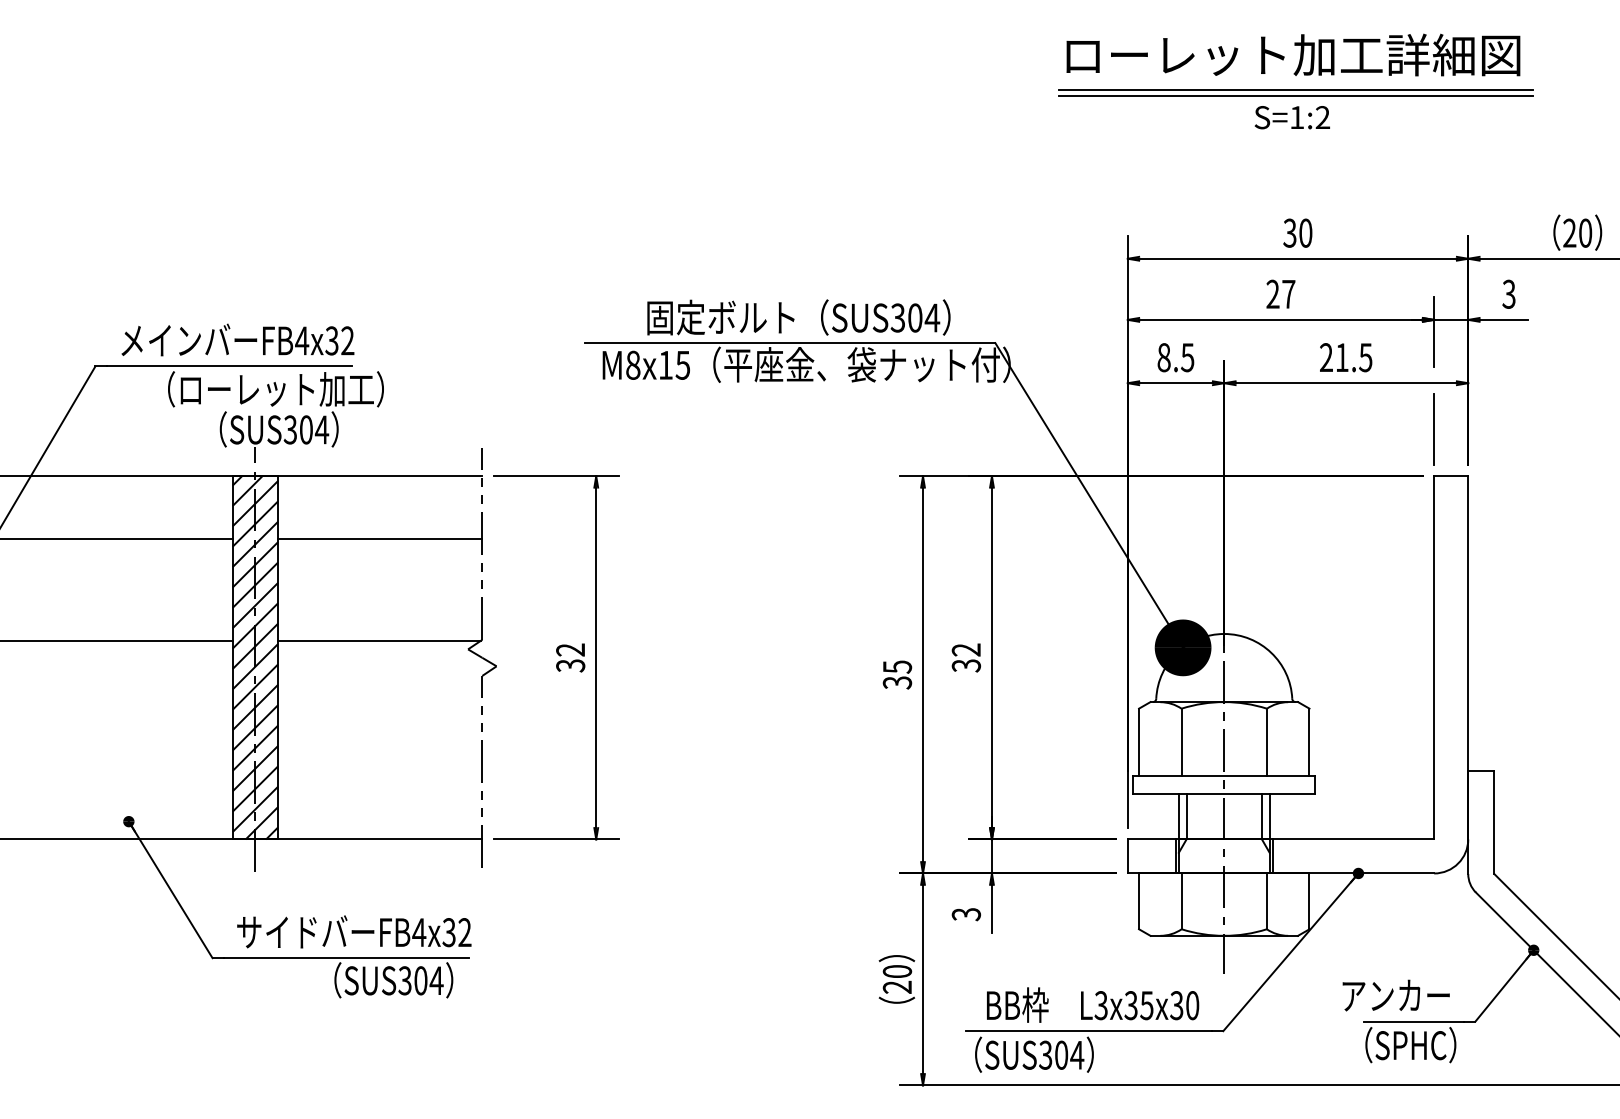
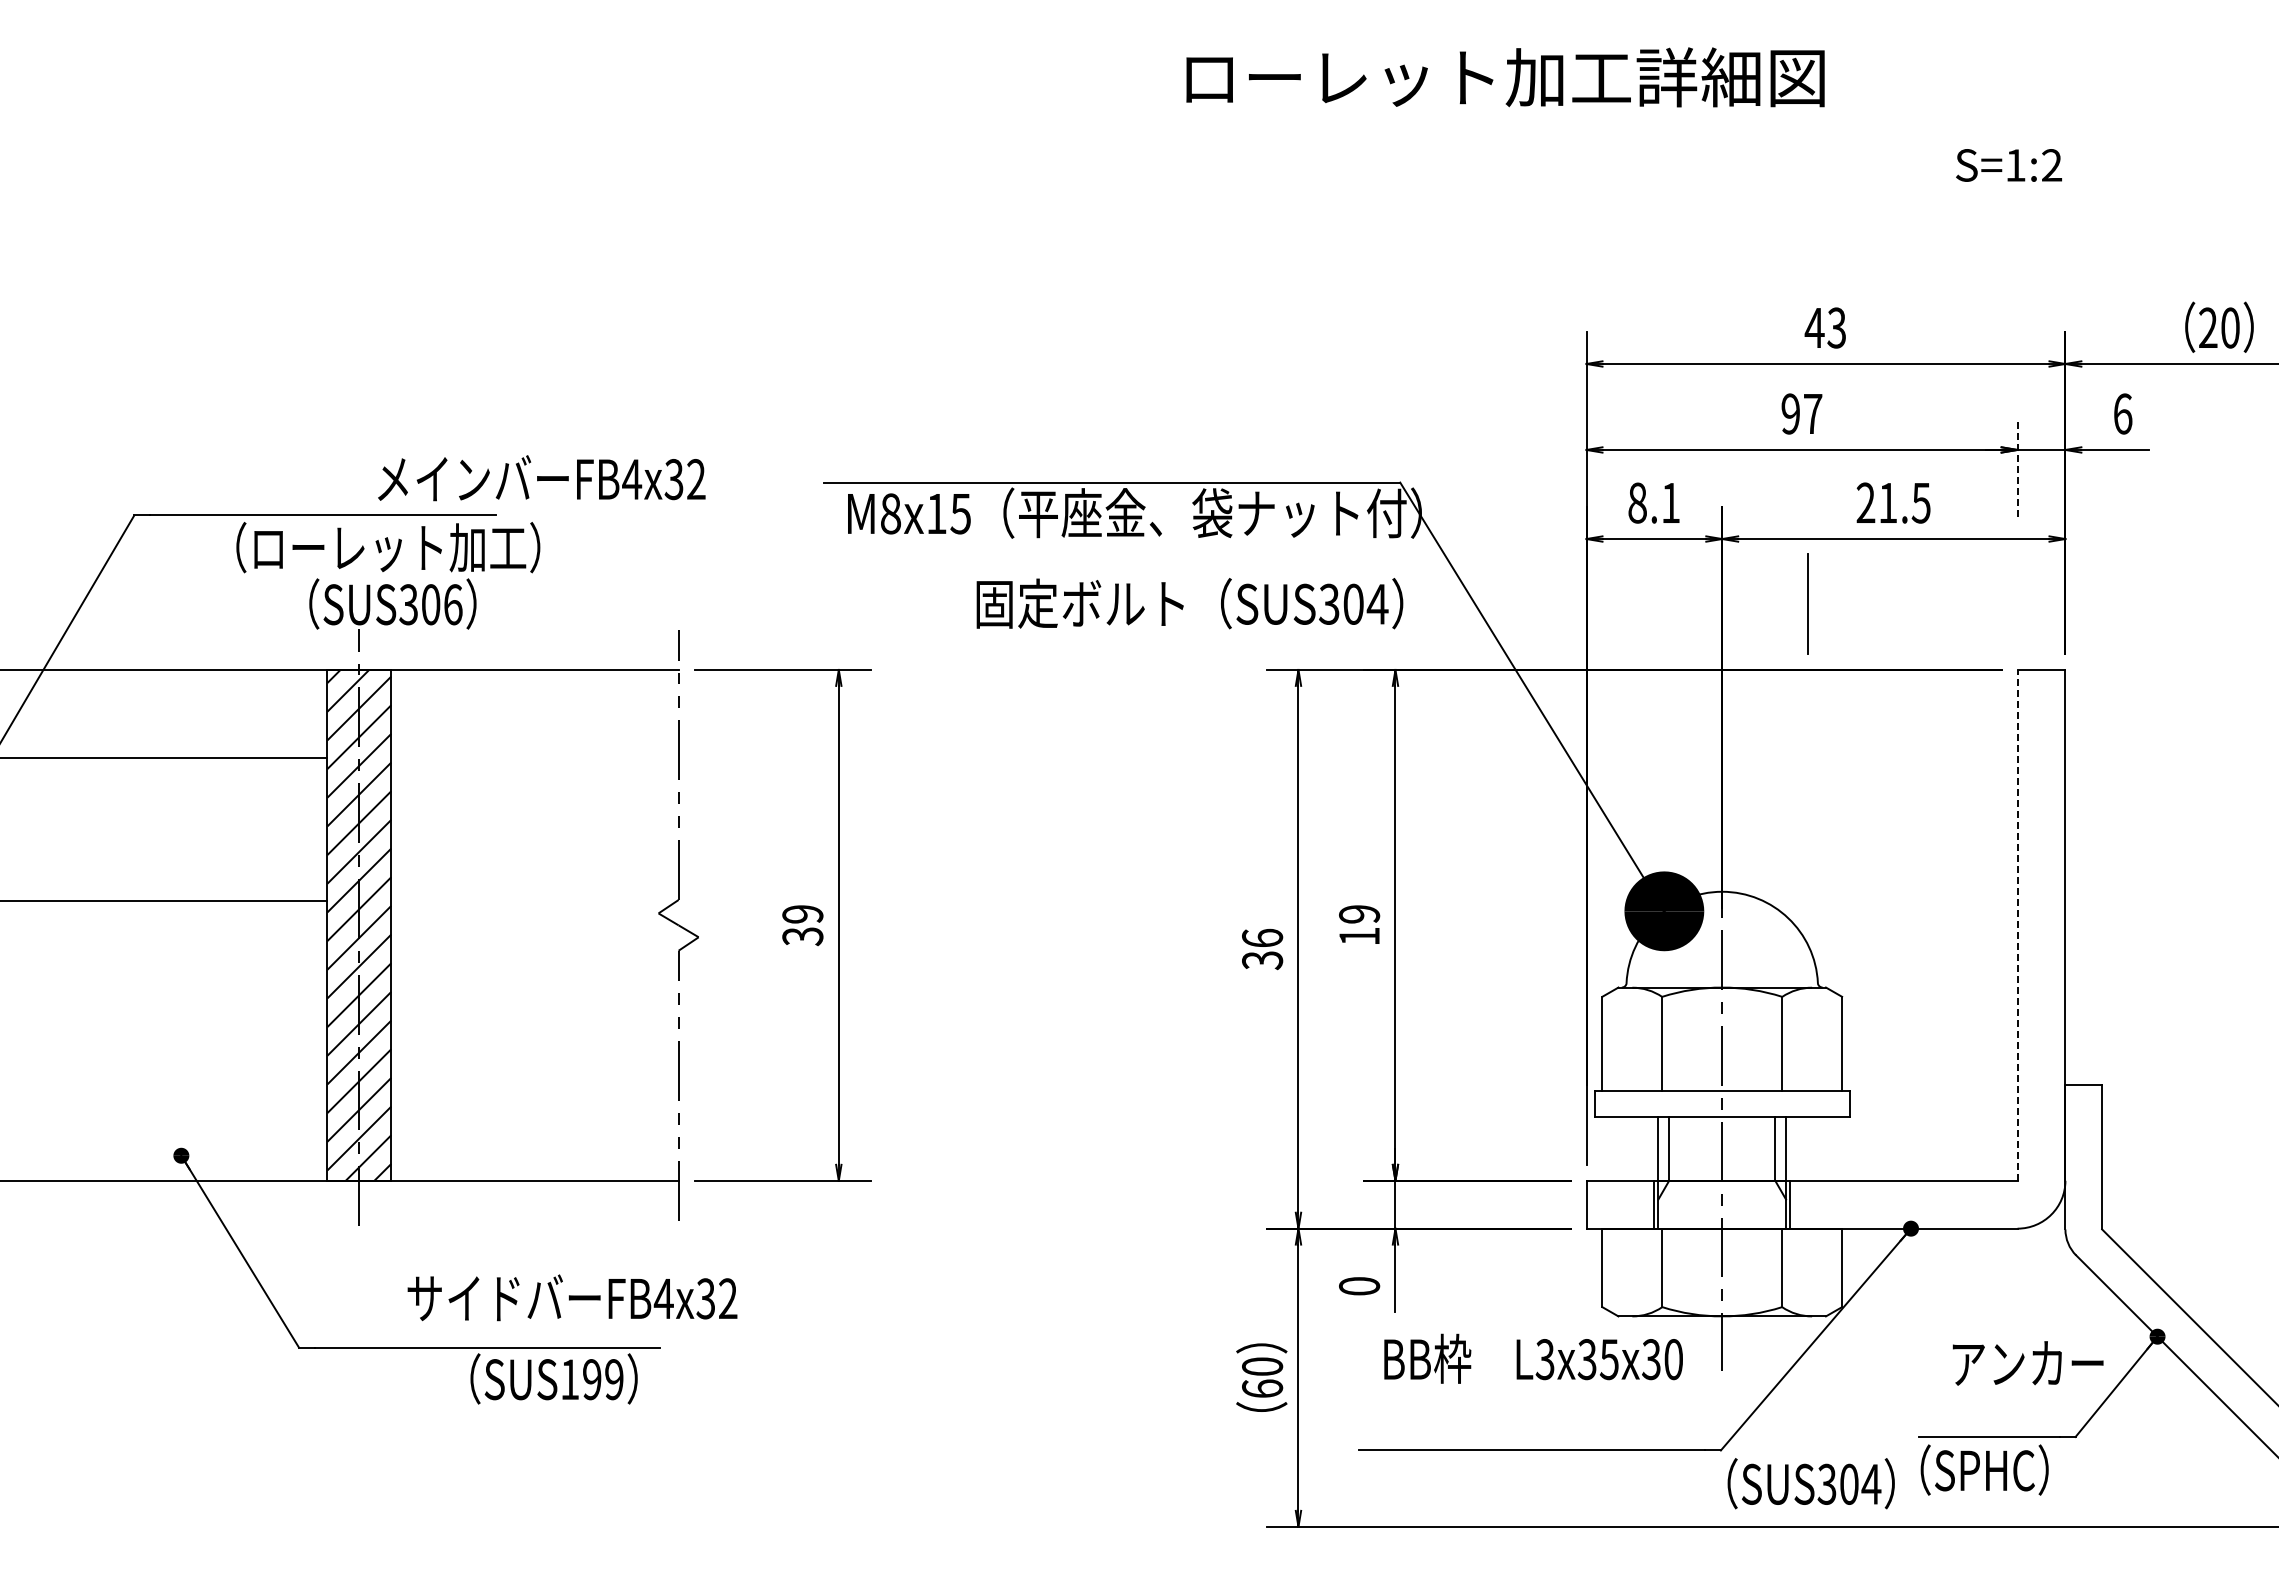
text: (1293, 55) -> (1505, 77), moved
line: (1295, 90) -> (1822, 127), removed
line: (1295, 96) -> (1822, 135), removed
text: (1291, 117) -> (2008, 165), moved
text: (1297, 232) -> (1825, 327), 30 -> 43
text: (1272, 293) -> (1790, 413), 27 -> 97
text: (1508, 293) -> (2122, 413), 3 -> 6
text: (798, 317) -> (1189, 603), moved
line: (1434, 331) -> (2017, 466), solid -> dashed
text: (237, 340) -> (541, 478), moved
text: (1187, 357) -> (1670, 503), 8.5 -> 8.1
text: (322, 429) -> (453, 604), SUS304 -> SUS306
line: (1434, 429) -> (1807, 603), moved
line: (379, 538) -> (534, 757), removed
line: (379, 640) -> (533, 901), removed
text: (570, 650) -> (802, 914), 32 -> 39
text: (966, 657) -> (1359, 925), 32 -> 19
line: (1434, 657) -> (2017, 924), solid -> dashed
text: (897, 666) -> (1262, 937), 35 -> 36
text: (966, 914) -> (1359, 1286), 3 -> 0
text: (354, 931) -> (572, 1297), moved
text: (421, 980) -> (592, 1379), SUS304 -> SUS199
text: (897, 987) -> (1262, 1388), 20 -> 60
text: (1395, 995) -> (2027, 1363), moved
text: (1092, 1004) -> (1533, 1358), moved
text: (1033, 1054) -> (1810, 1483), moved

